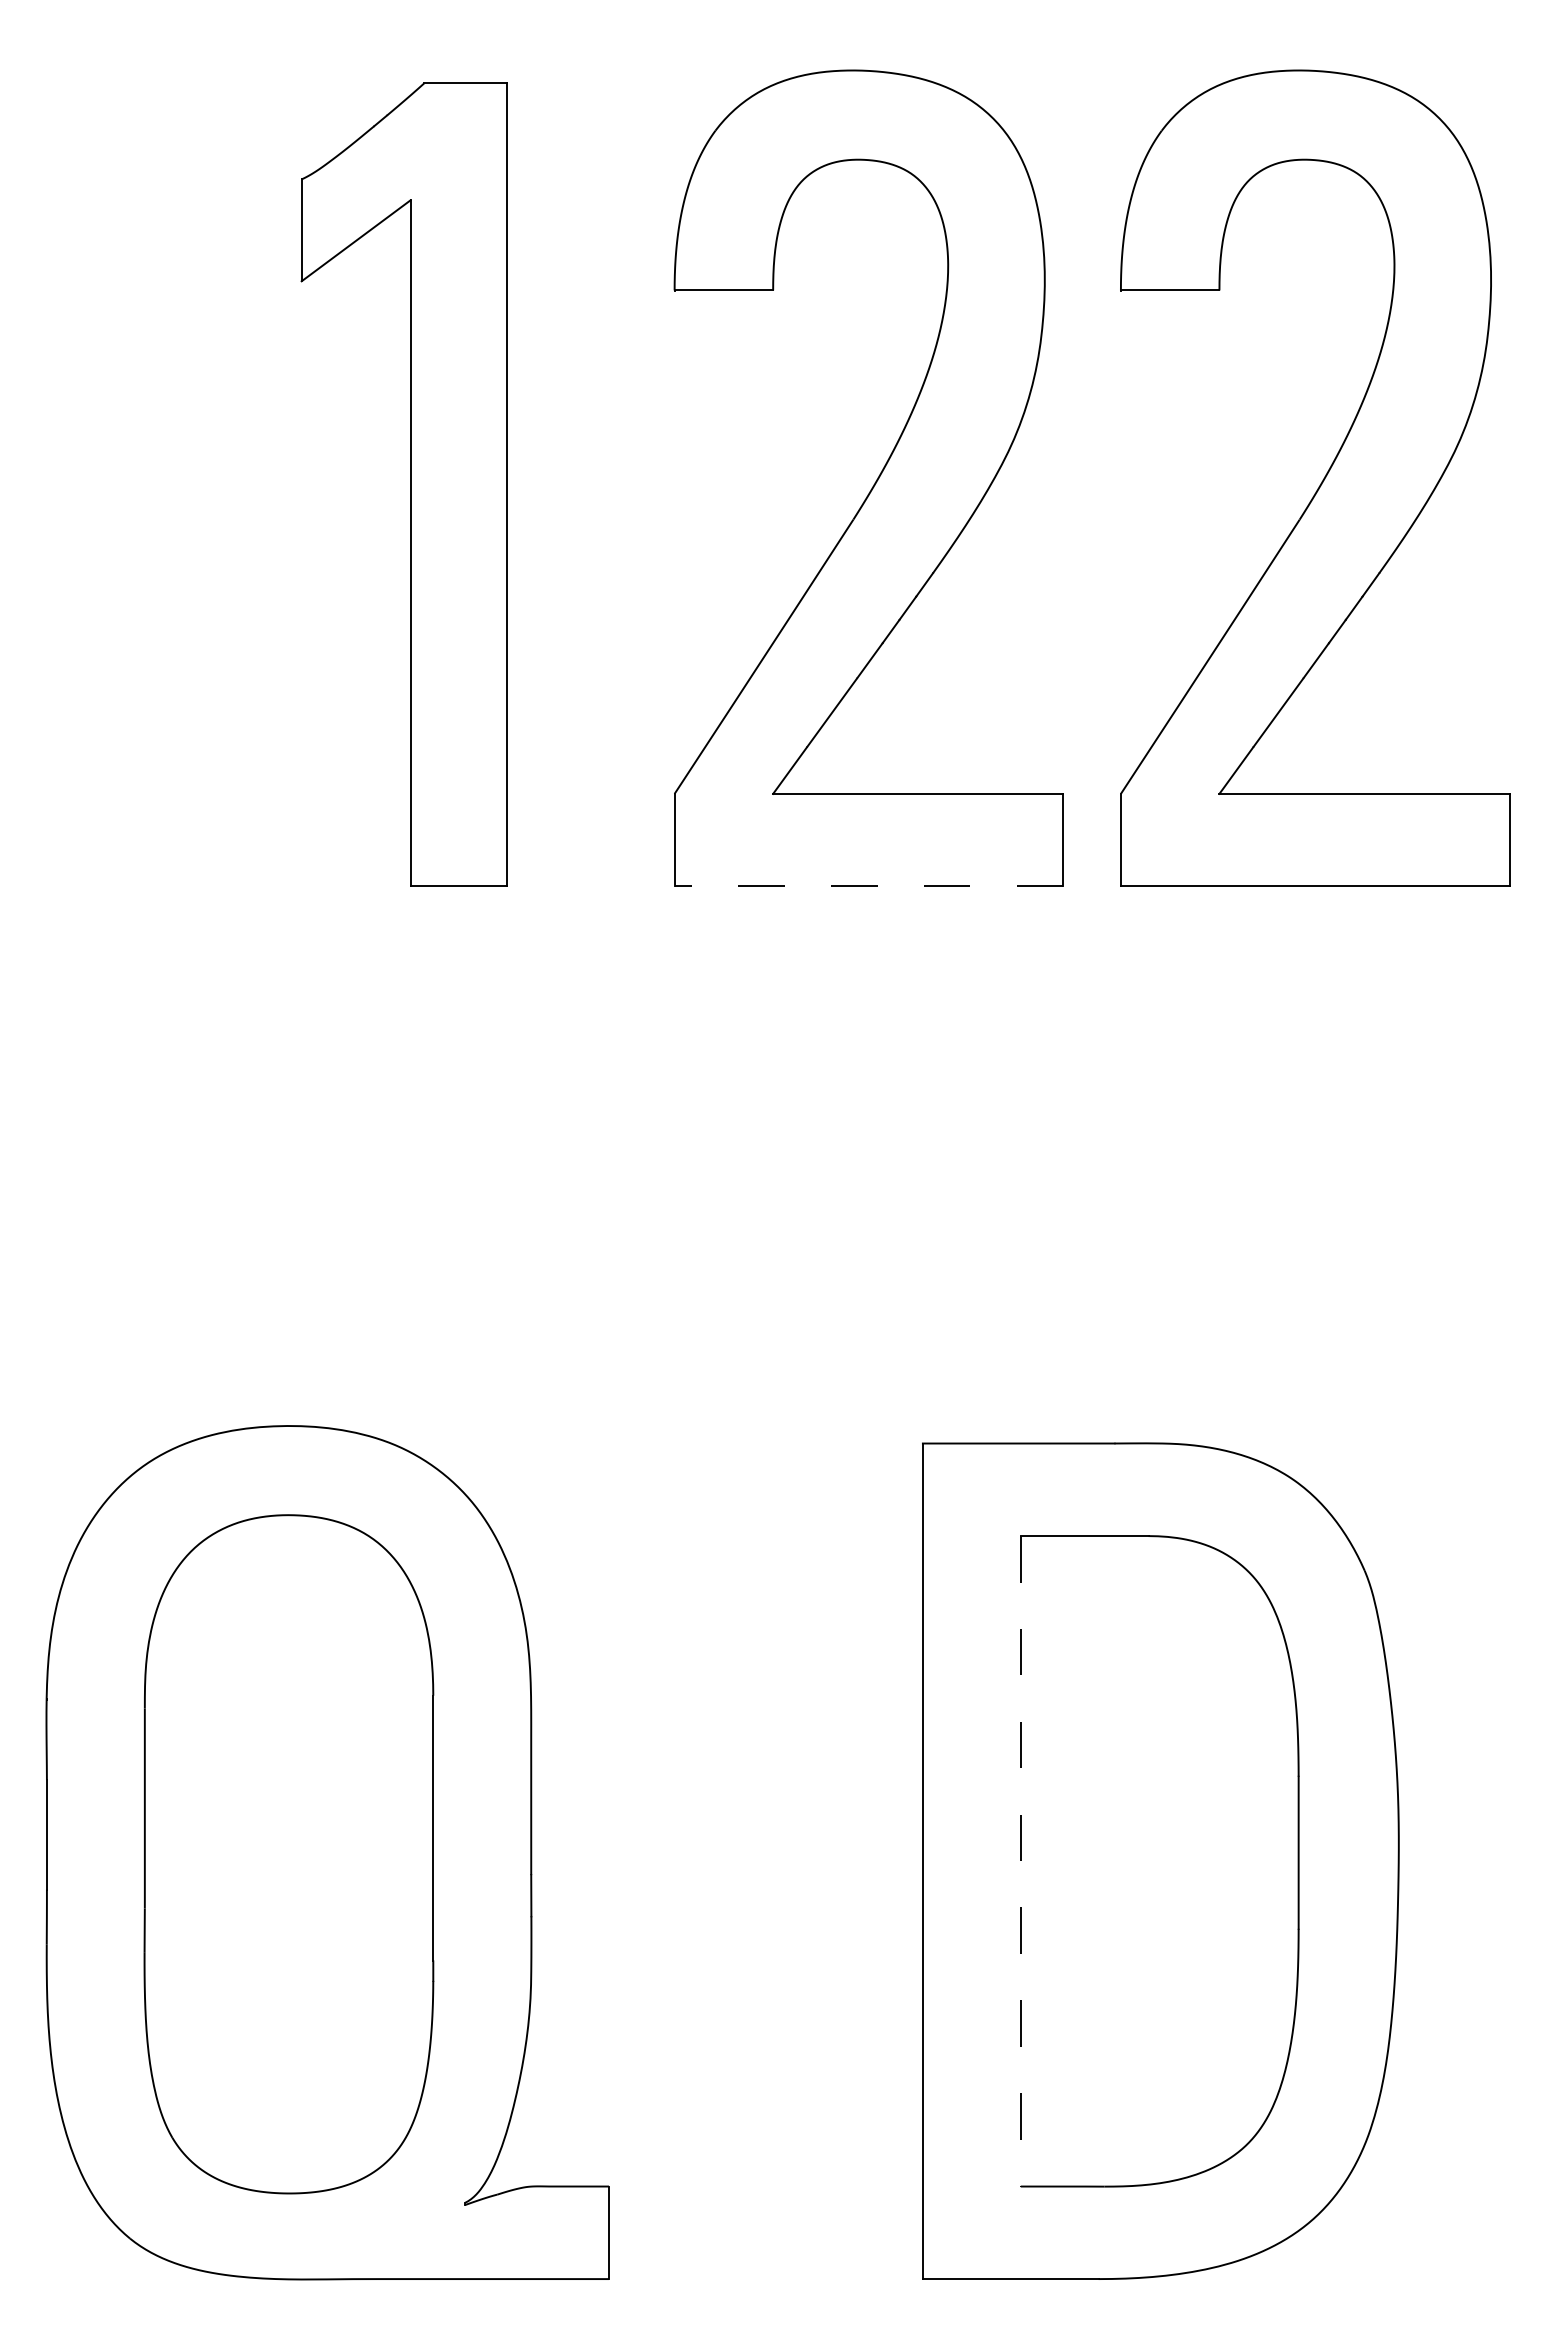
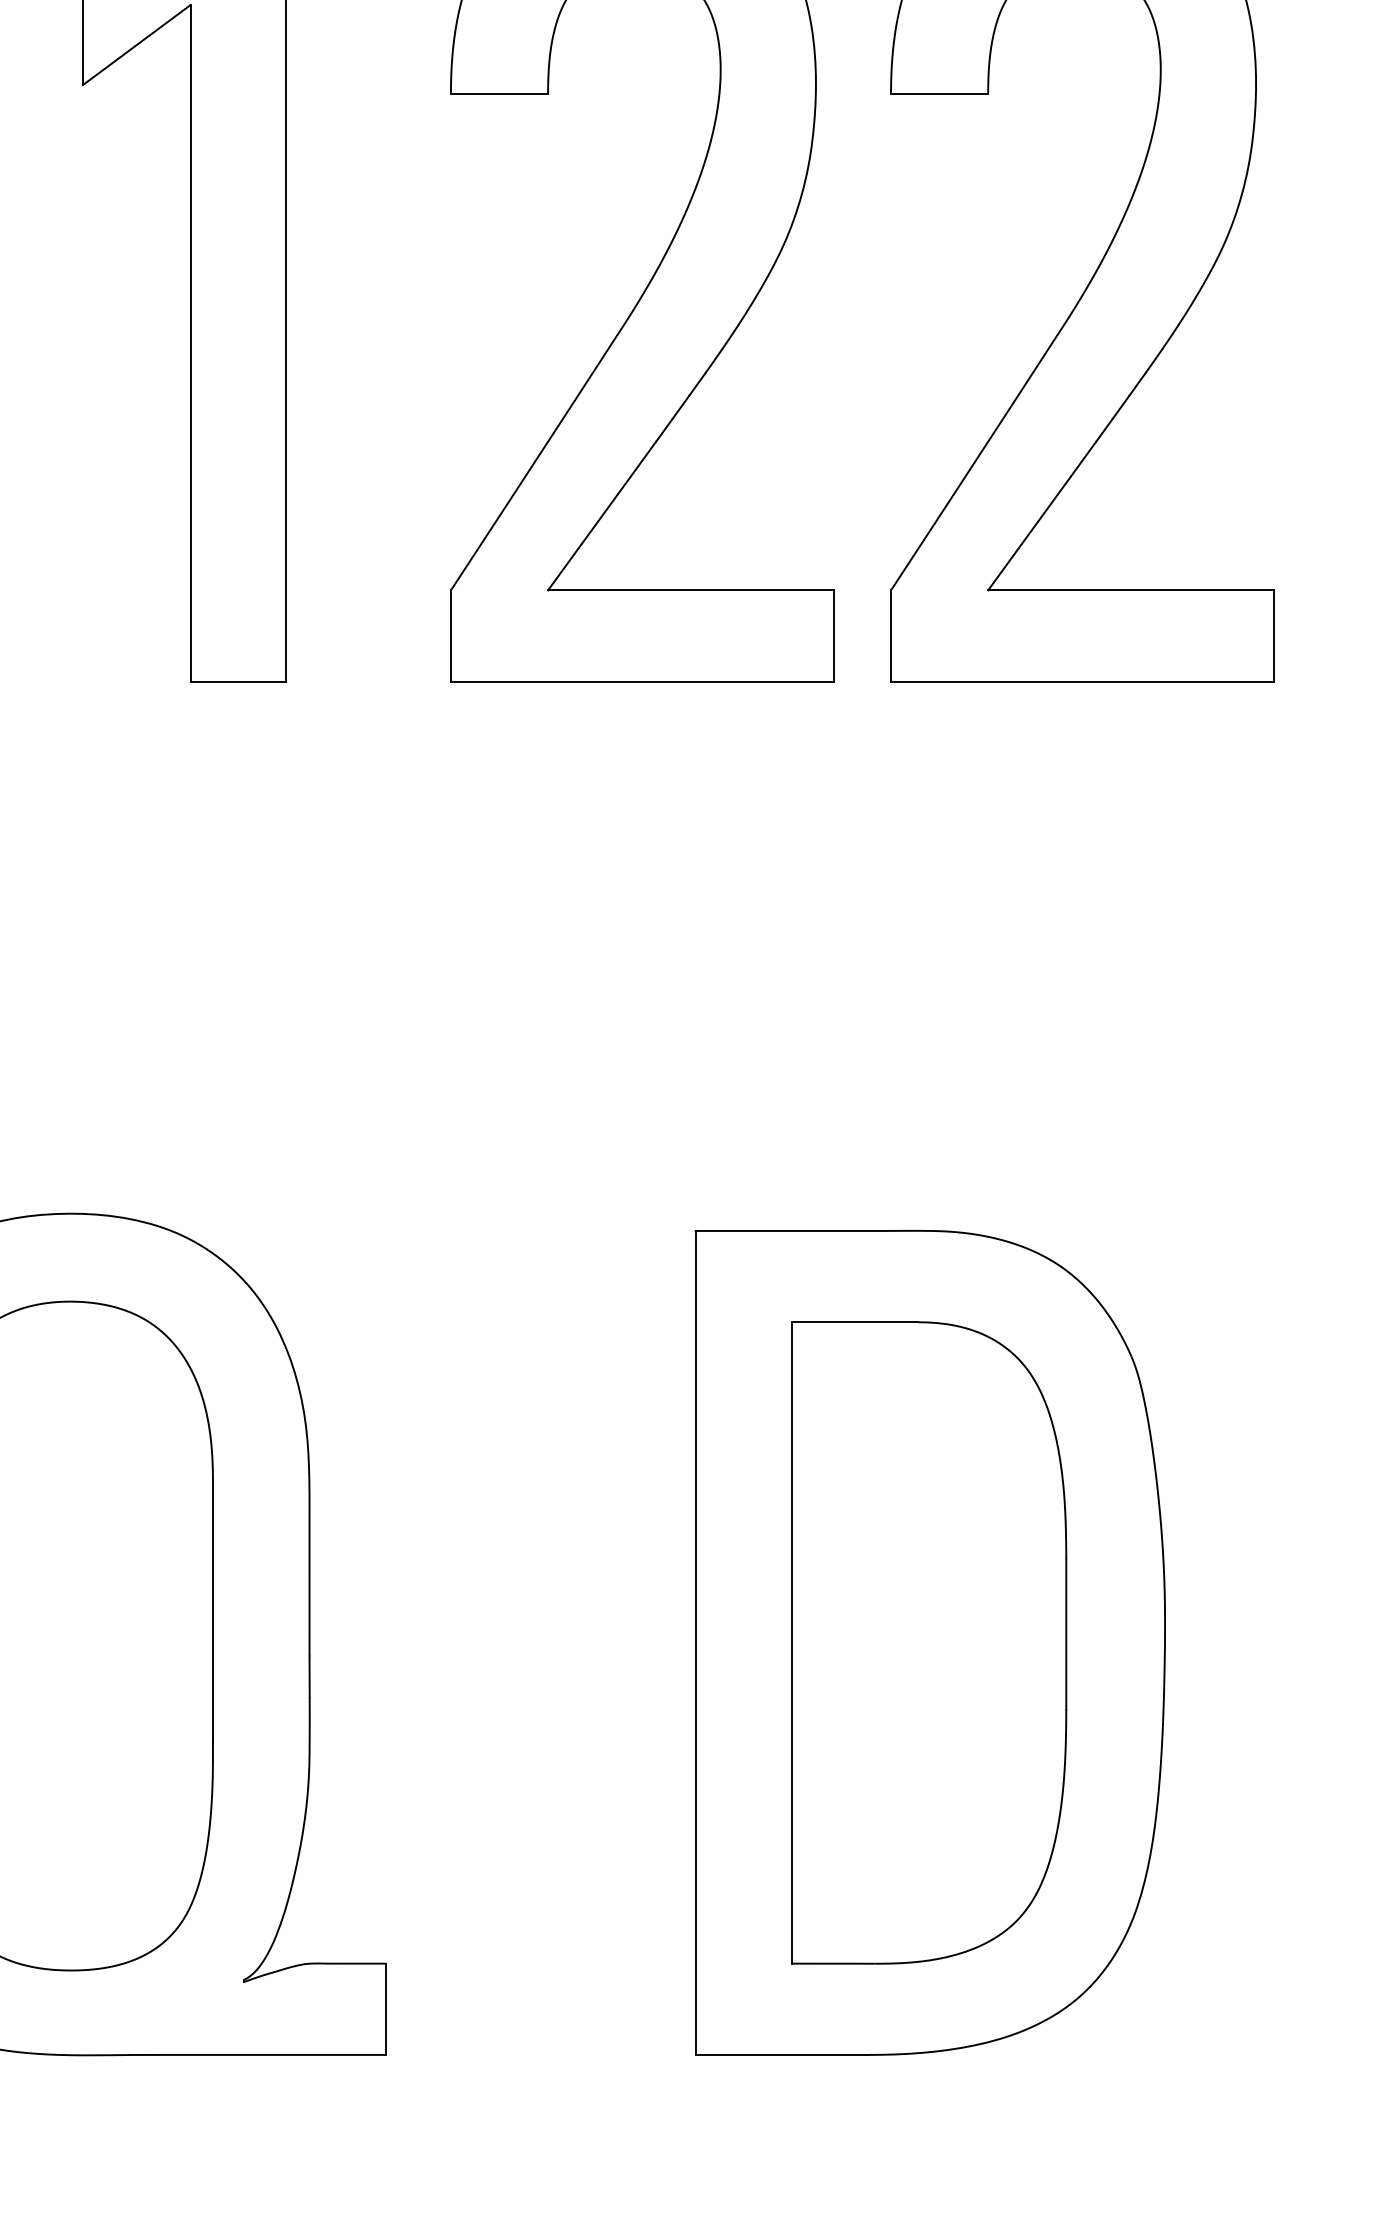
line: (868, 886) -> (642, 681), dashed -> solid
line: (1020, 1861) -> (792, 1643), dashed -> solid

